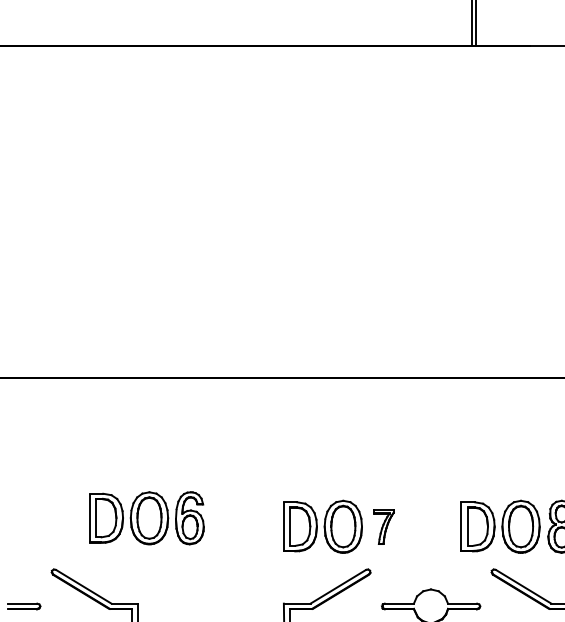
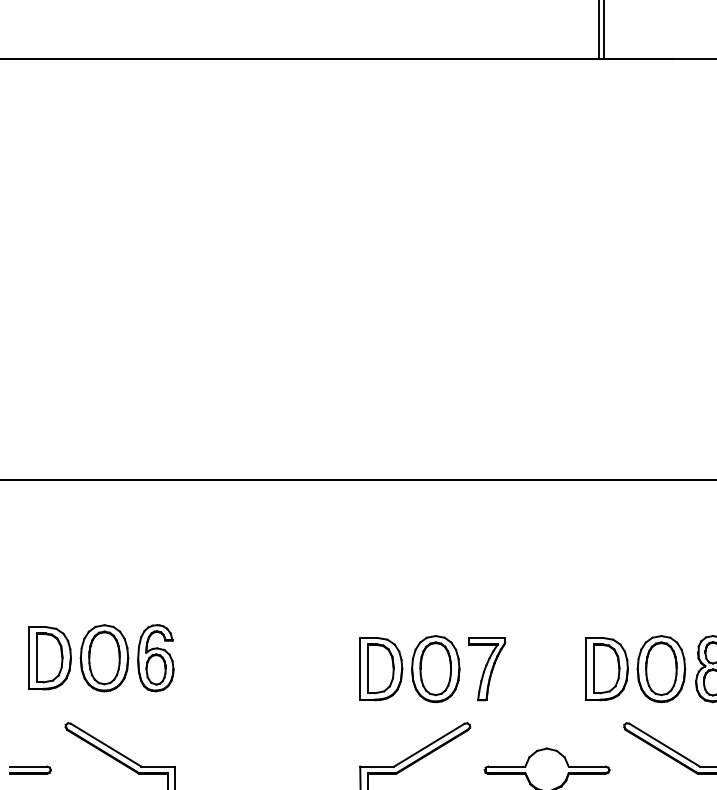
part: (146, 518) -> (100, 658), moved
part: (383, 526) -> (486, 668), size x1.43

